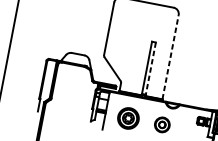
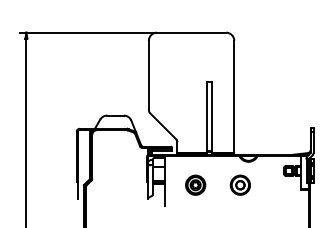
line: (170, 57) -> (234, 96), dashed -> solid
line: (150, 68) -> (211, 116), dashed -> solid
part: (128, 117) -> (195, 184), size x0.71

